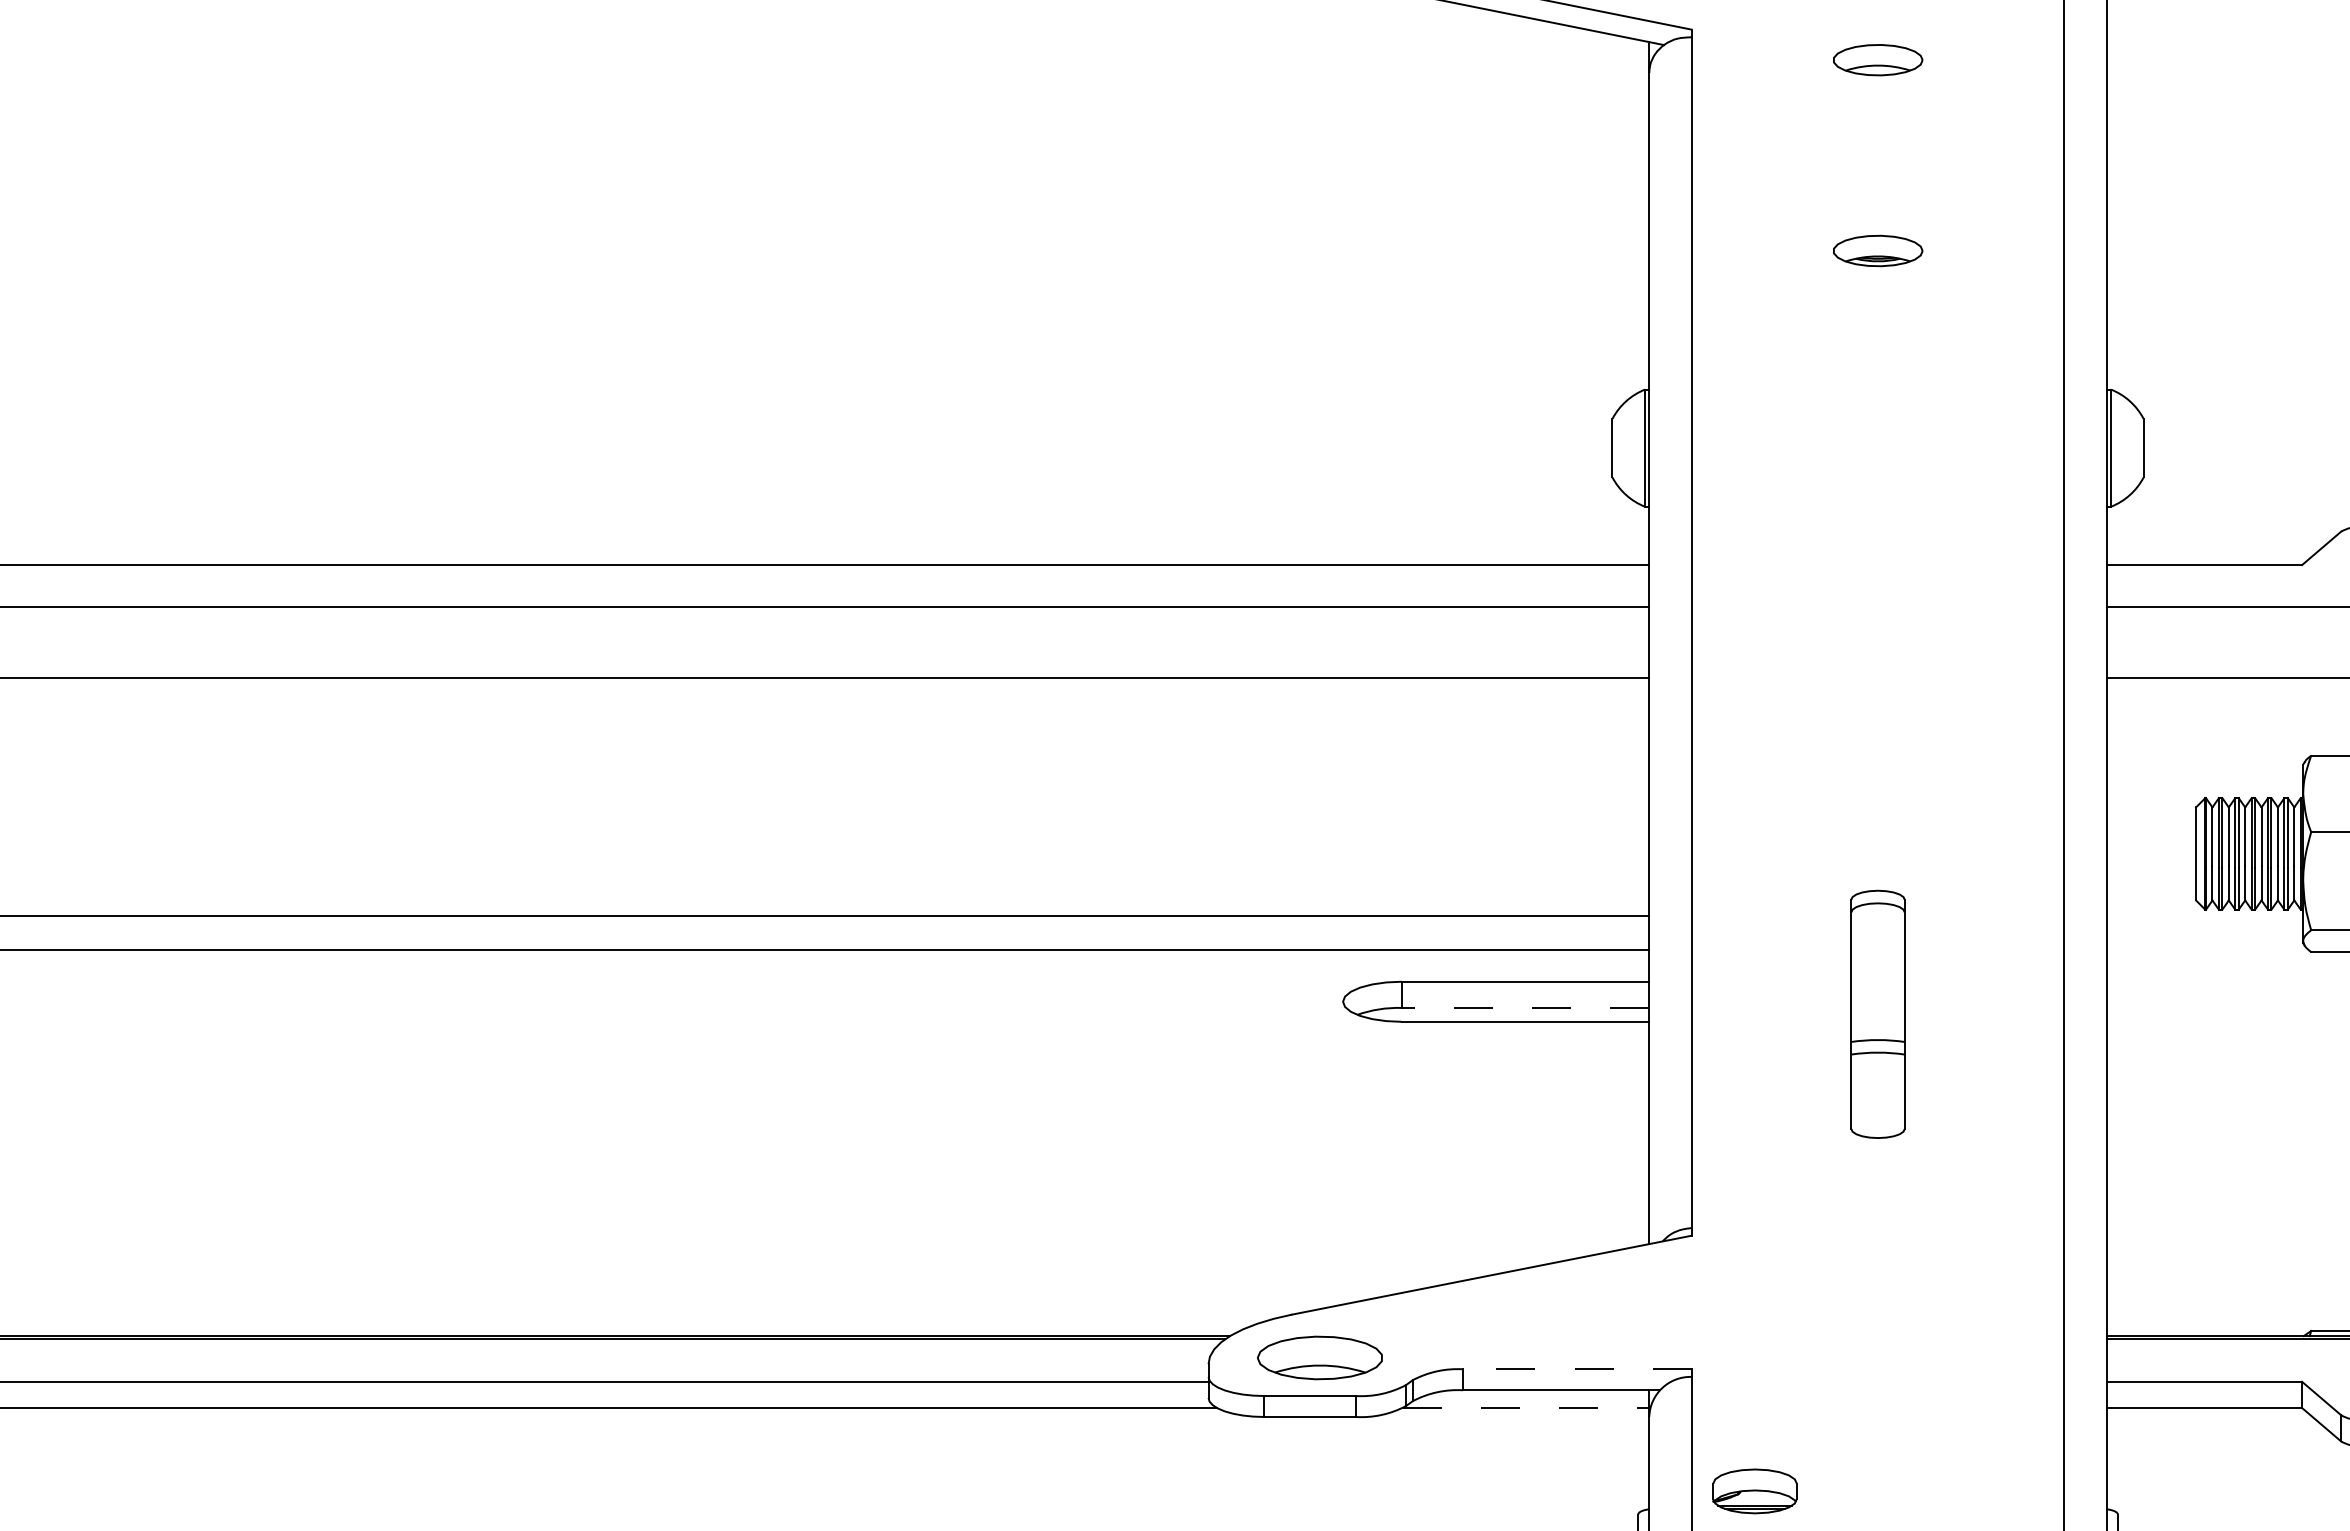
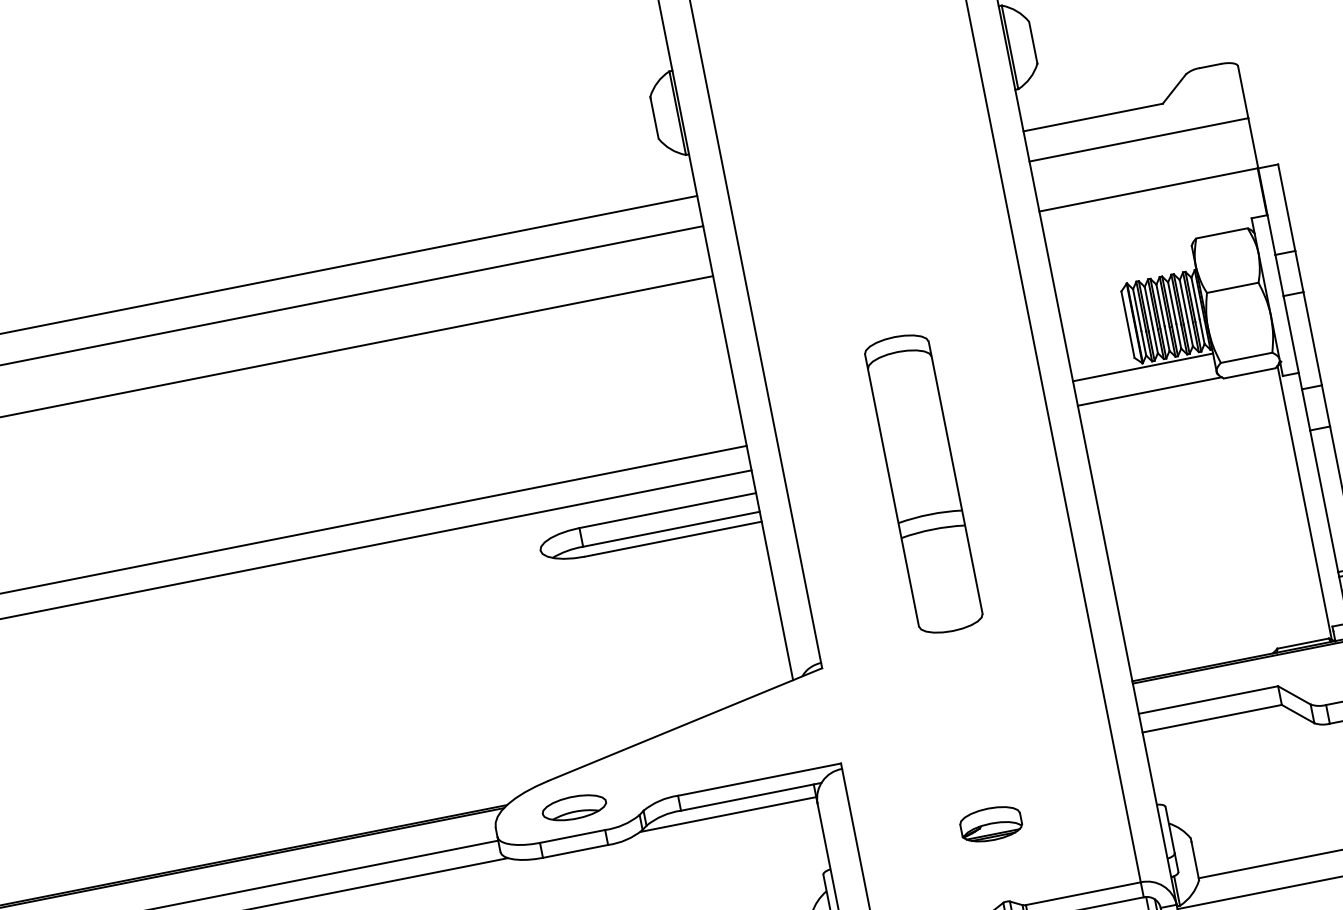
line: (2204, 915) -> (1142, 367), added
line: (2207, 949) -> (1149, 391), added
line: (1525, 1007) -> (671, 528), dashed -> solid
part: (1877, 1014) -> (923, 484), size x1.67
part: (1319, 1357) -> (573, 807), size x0.71
line: (1576, 1369) -> (758, 779), dashed -> solid
line: (1526, 1408) -> (728, 814), dashed -> solid
part: (1754, 1491) -> (990, 824), moved

